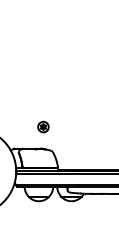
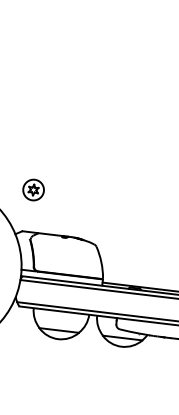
part: (43, 126) -> (33, 188), moved

